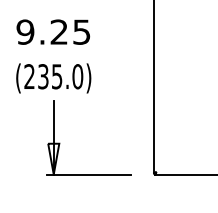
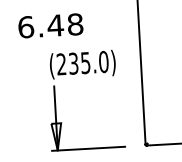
text: (53, 31) -> (50, 25), 9.25 -> 6.48
text: (53, 78) -> (82, 64), moved

